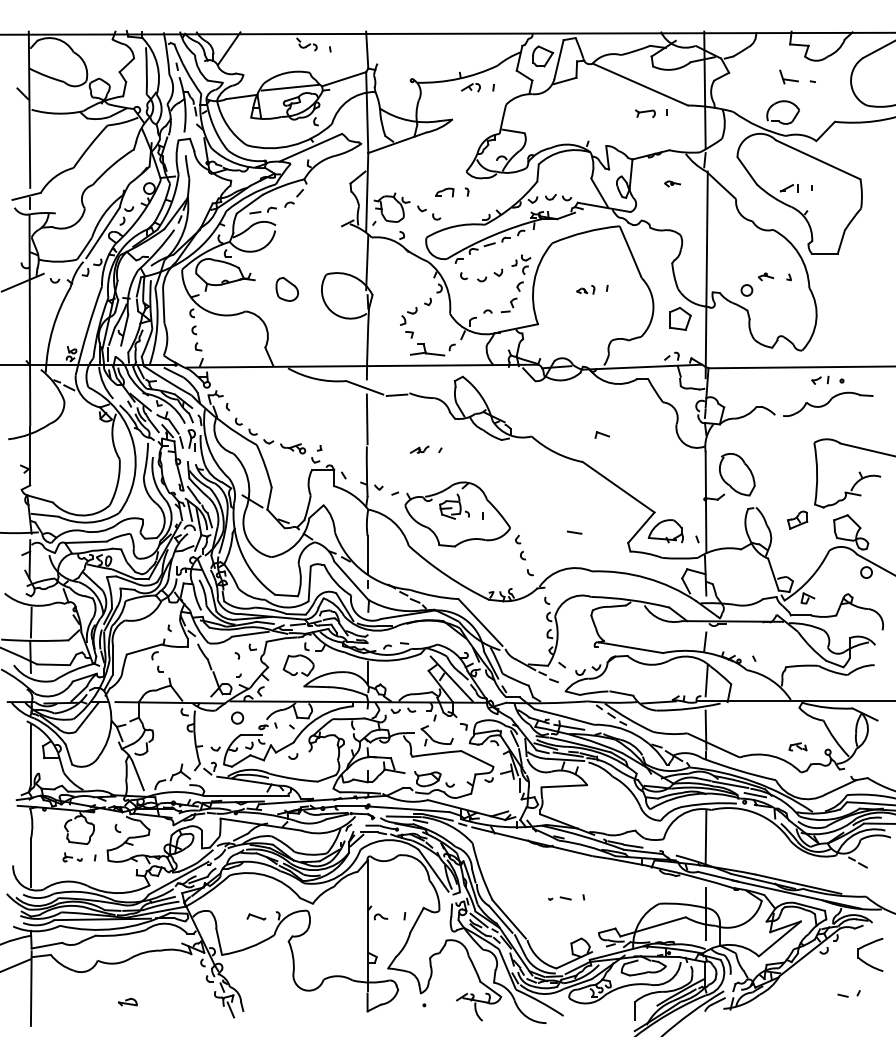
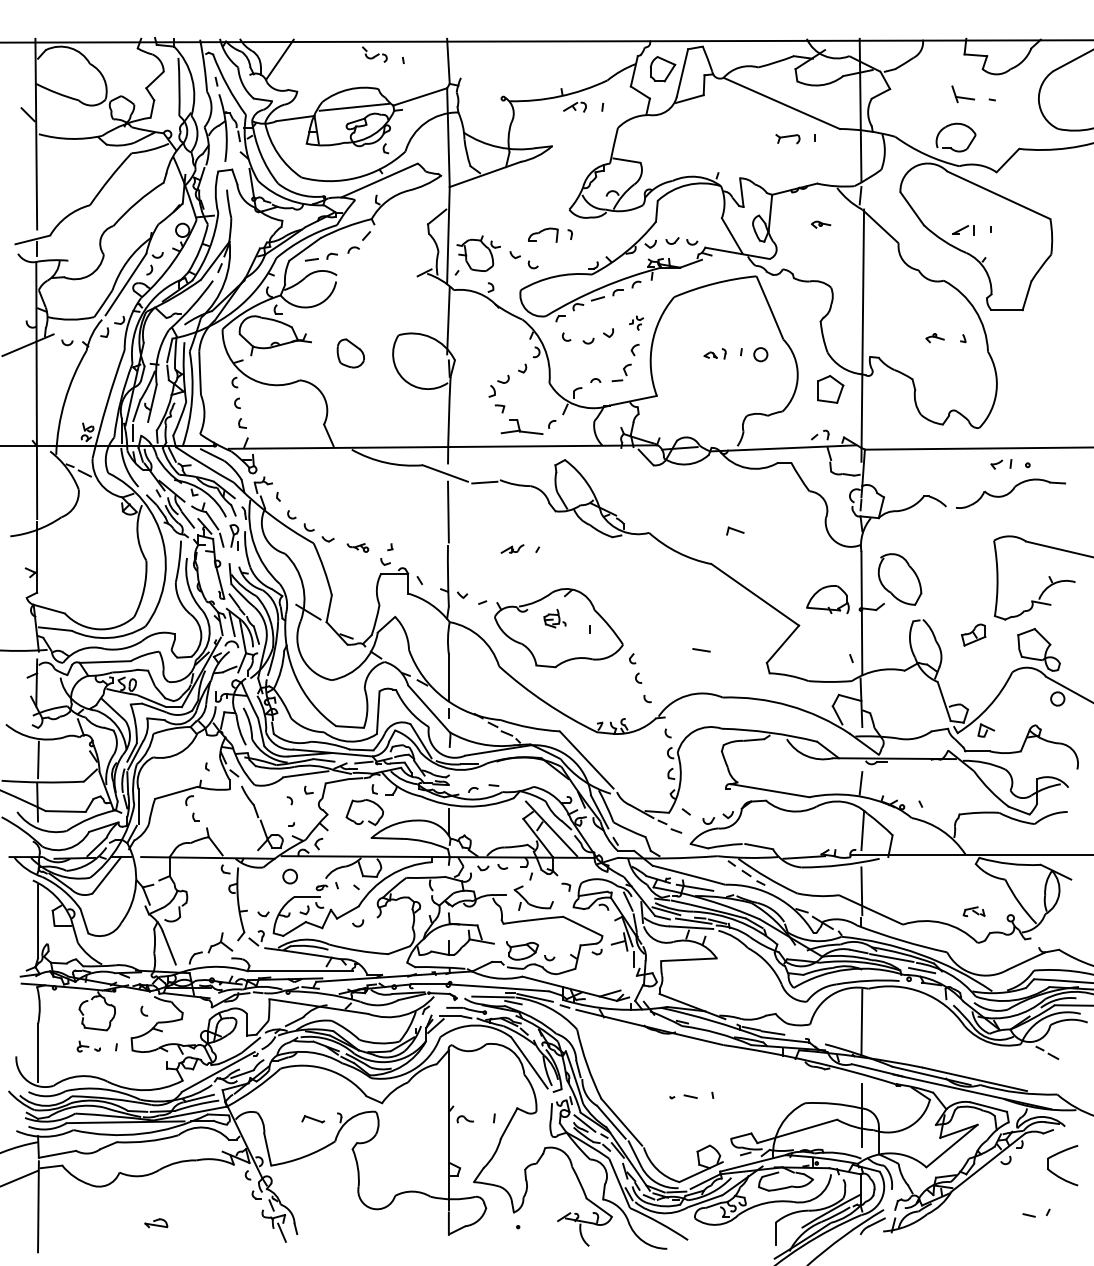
part: (445, 191) -> (543, 234), size x1.4
part: (521, 264) -> (636, 322), size x0.6
circle: (746, 290) -> (760, 354), moved
part: (292, 448) -> (357, 547), size x0.7
part: (454, 506) -> (554, 618), size x0.6
part: (665, 531) -> (827, 599), moved

